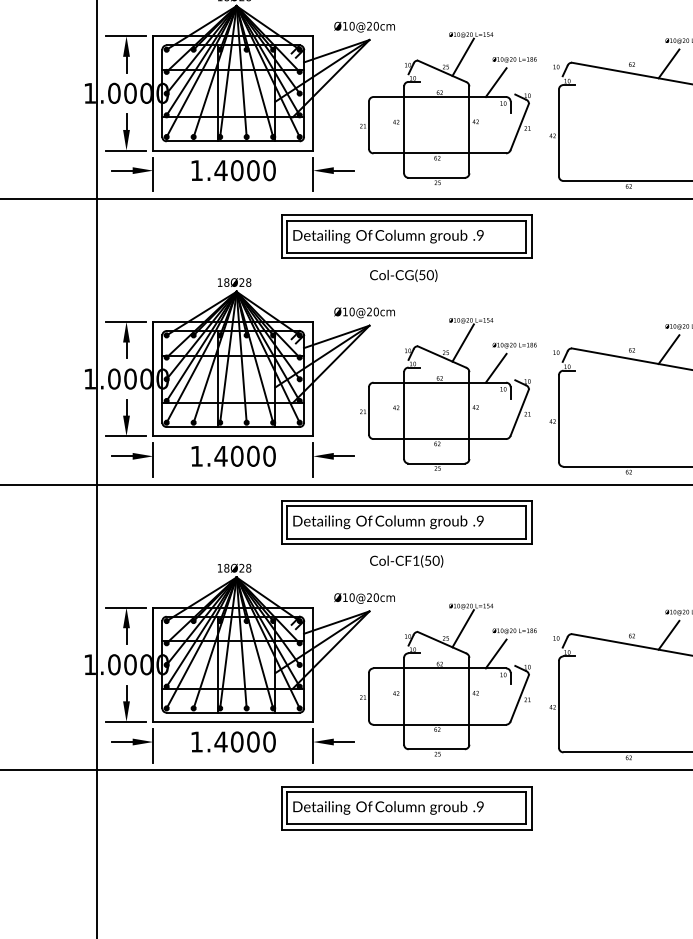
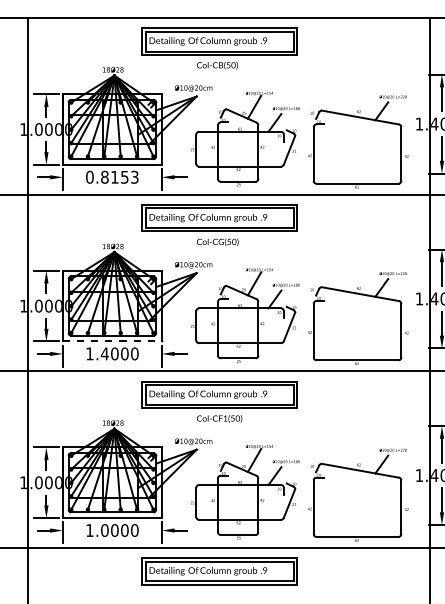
text: (233, 169) -> (112, 176), 1.4000 -> 0.8153
line: (233, 436) -> (112, 341), solid -> dashed
text: (220, 741) -> (104, 530), 1.4000 -> 1.0000

